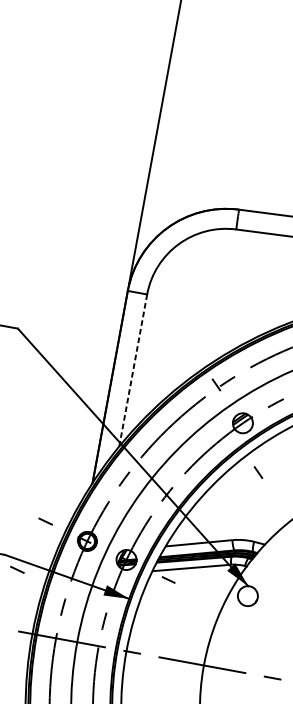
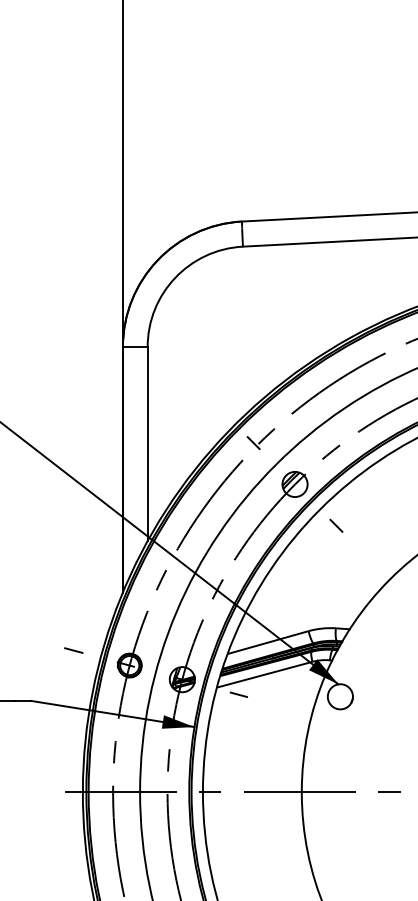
line: (133, 370) -> (147, 444), dashed -> solid
line: (258, 472) -> (336, 525), moved
line: (17, 569) -> (49, 716), removed

